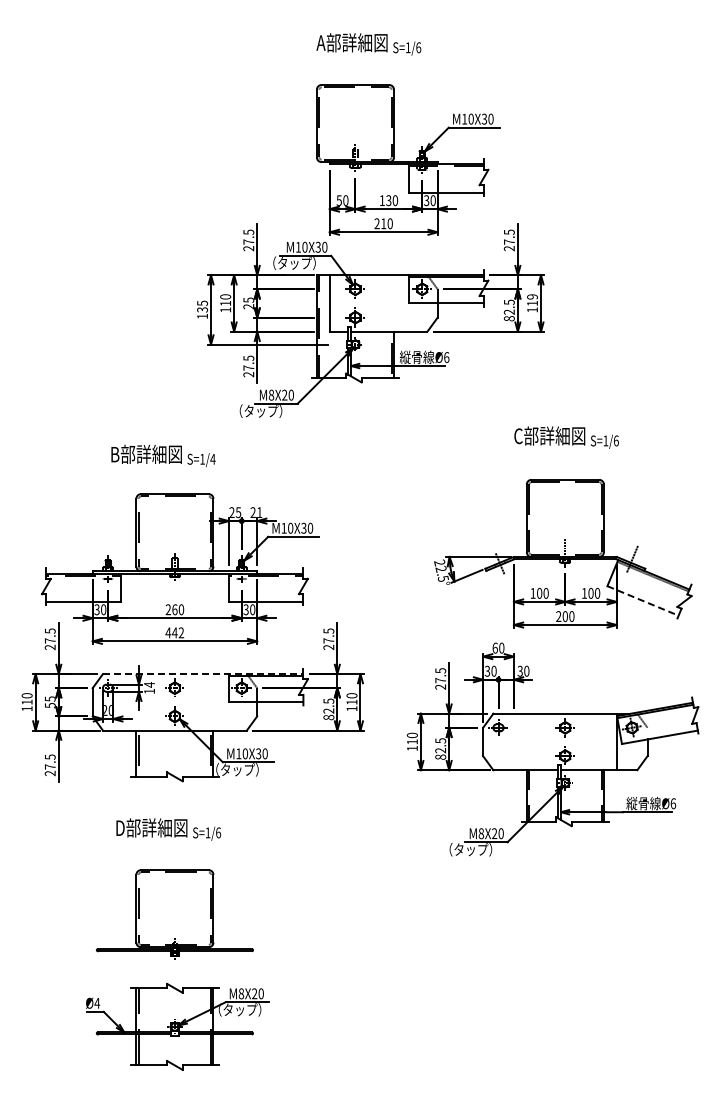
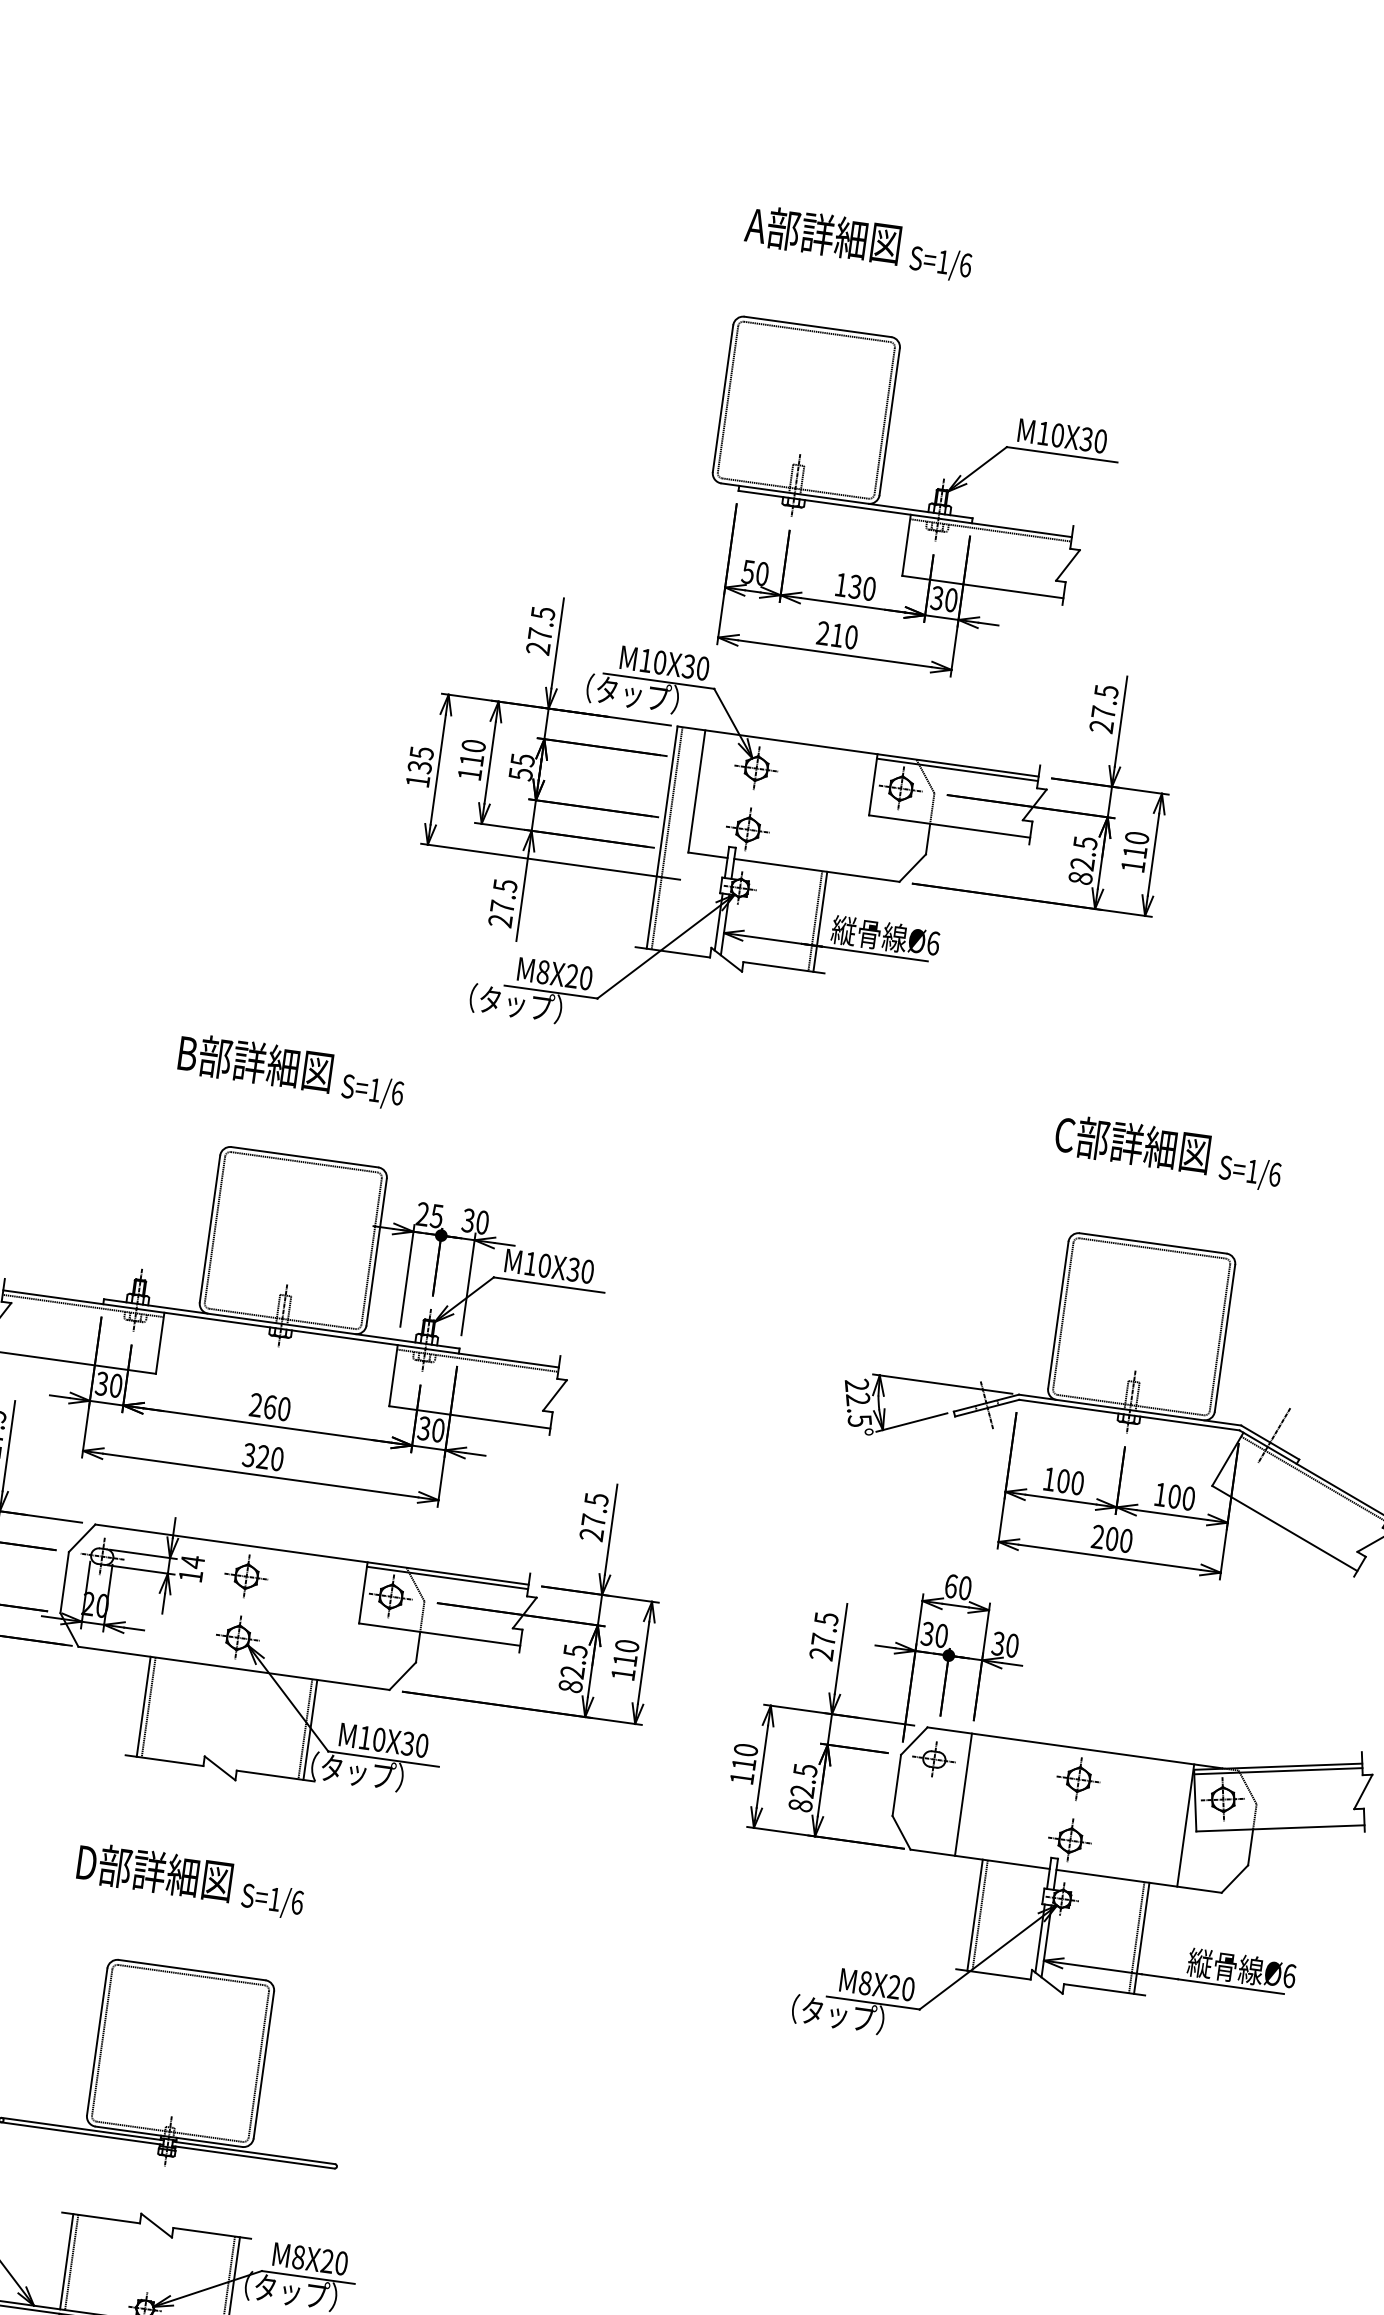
text: (532, 296) -> (1137, 837), 119 -> 110
text: (248, 306) -> (520, 773), 25 -> 55
text: (212, 458) -> (396, 1091), S=1/4 -> S=1/6
text: (256, 512) -> (475, 1221), 21 -> 30
line: (643, 600) -> (1285, 1527), dashed -> solid
text: (174, 632) -> (262, 1456), 442 -> 320
line: (203, 674) -> (312, 1555), dashed -> solid
line: (513, 741) -> (962, 1793), added

